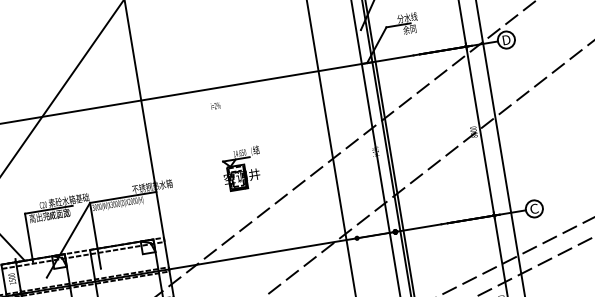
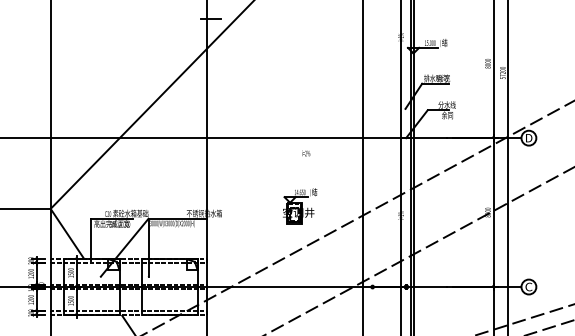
text: (216, 105) -> (306, 153), moved
part: (242, 169) -> (300, 206), moved

